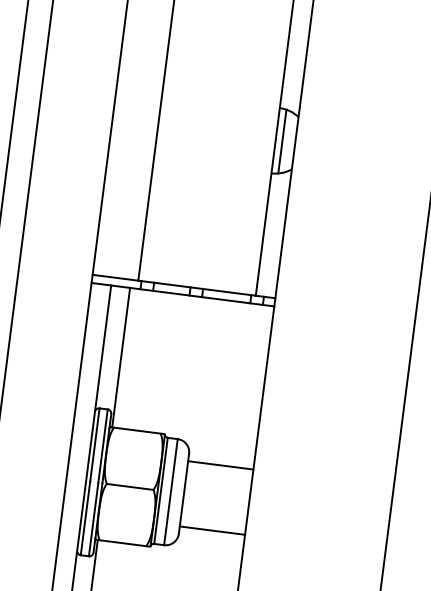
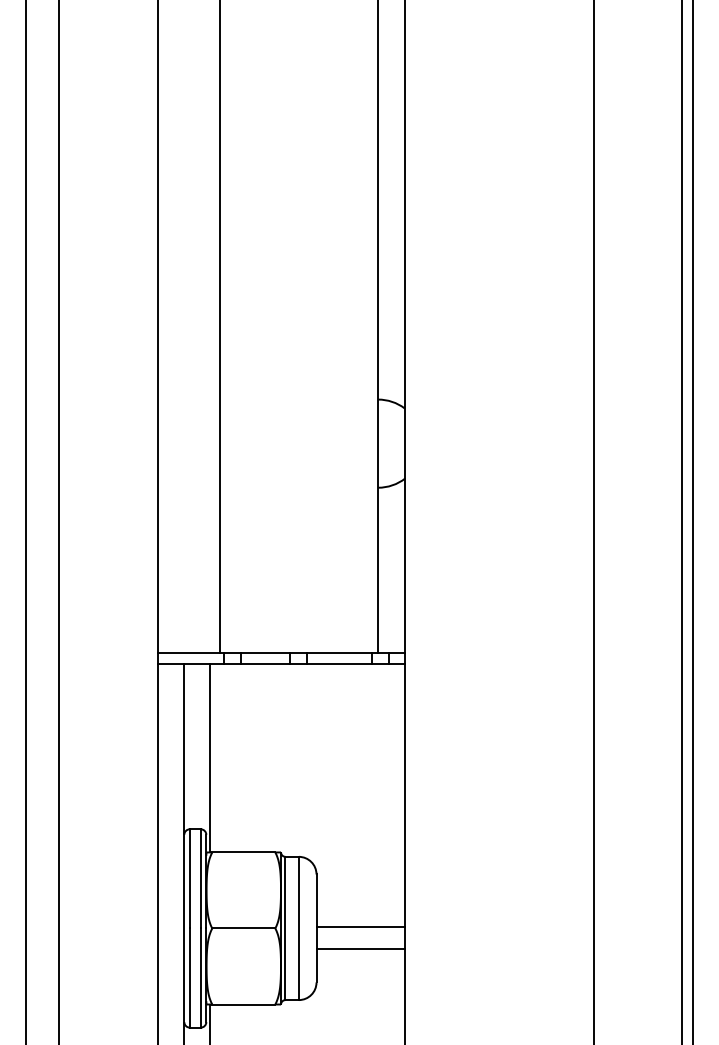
line: (282, 141) -> (387, 443), removed
line: (220, 465) -> (360, 927), moved
line: (212, 530) -> (360, 948), moved

